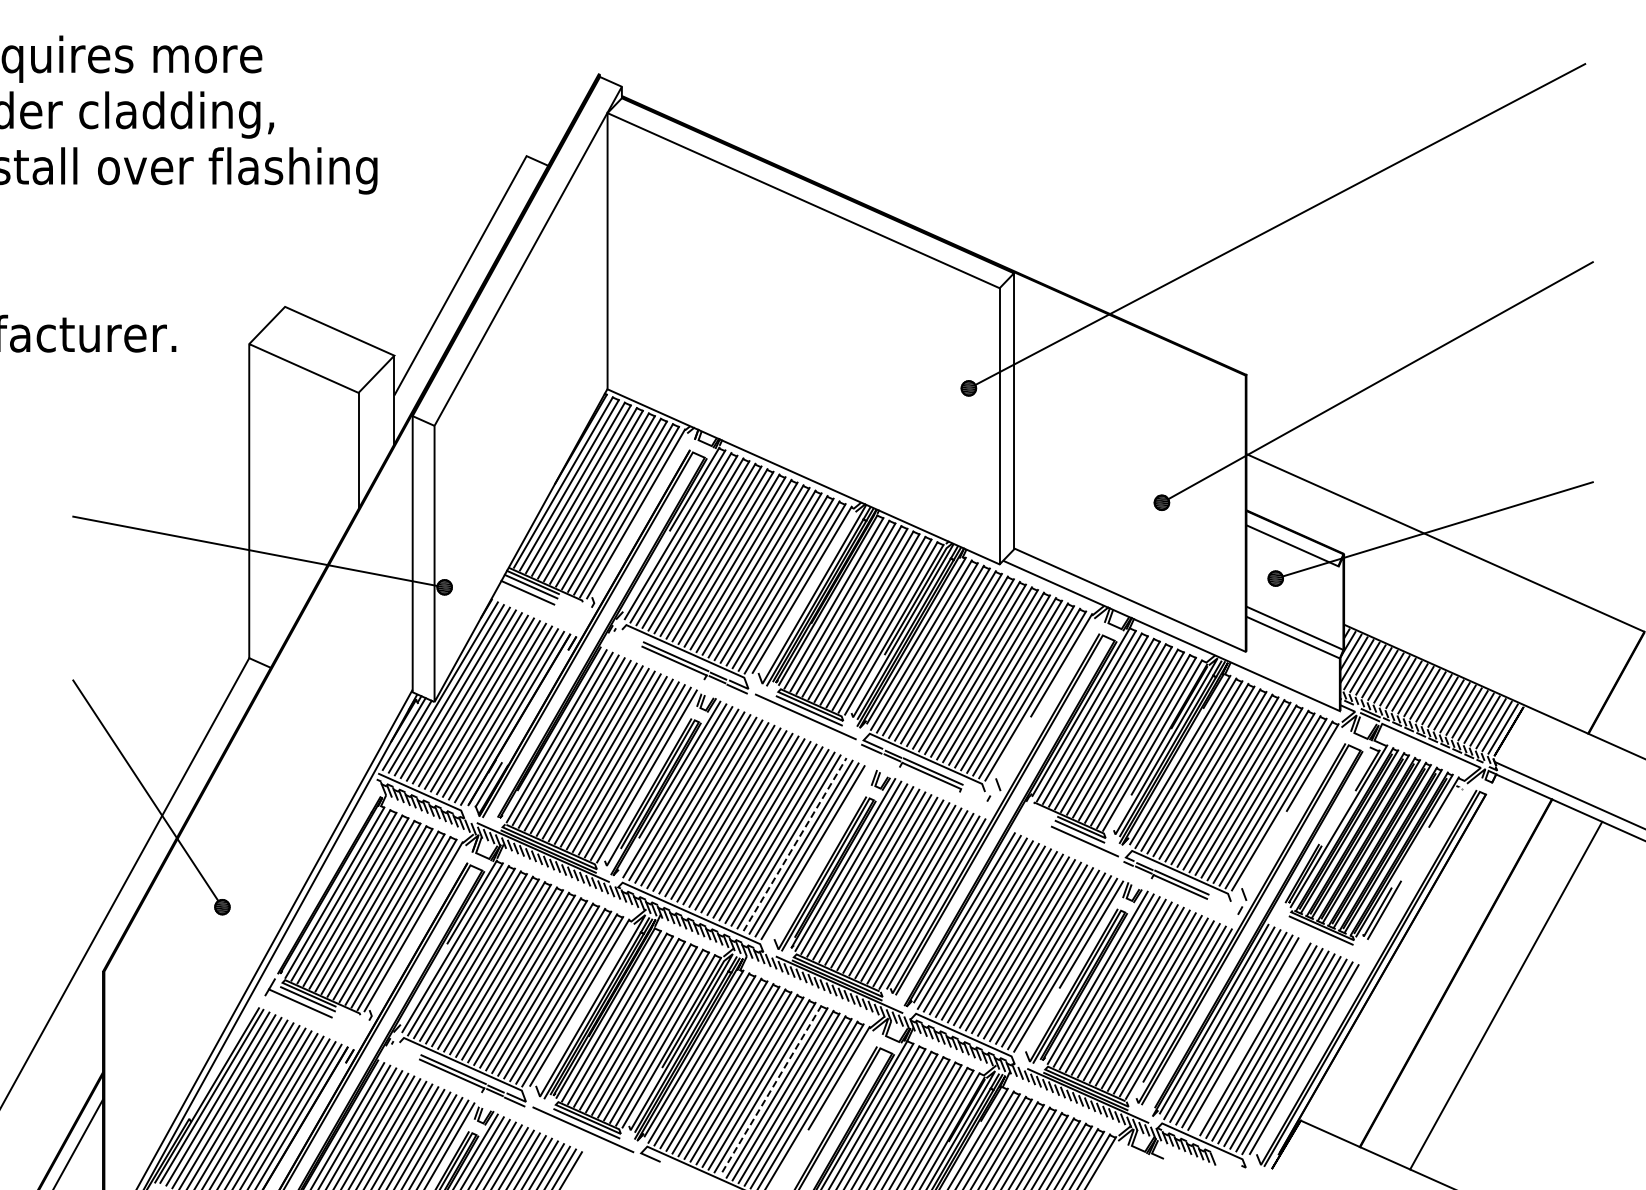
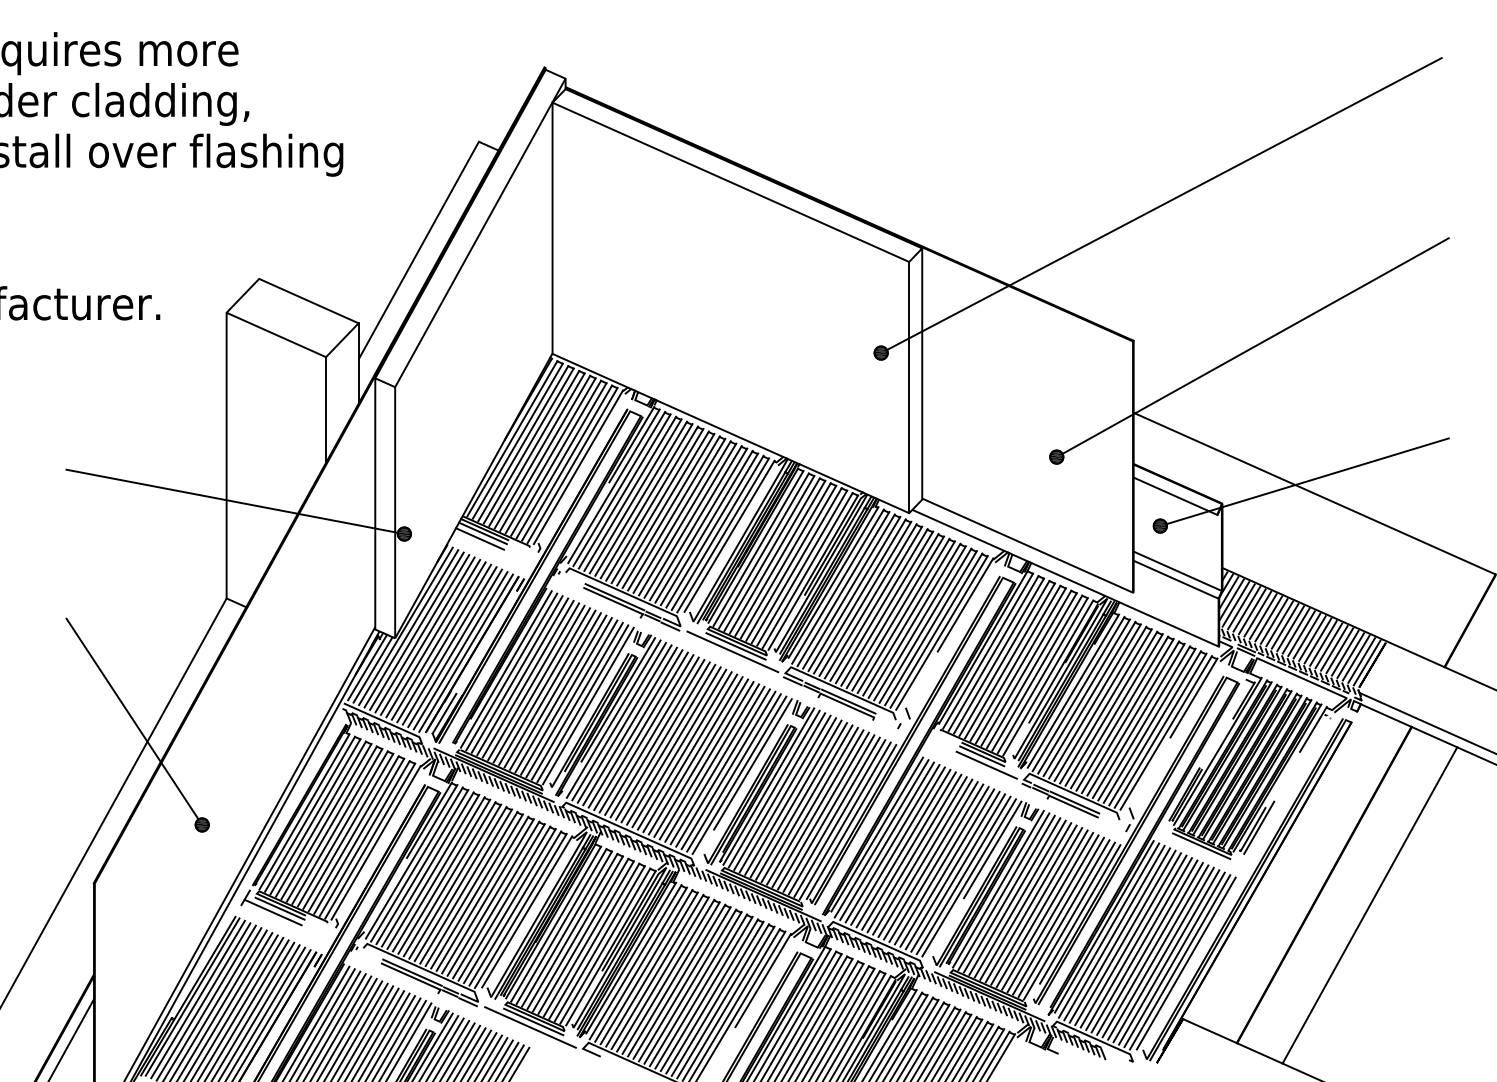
line: (827, 840) -> (752, 764), added
line: (795, 844) -> (723, 767), dashed -> solid
line: (1249, 1036) -> (1136, 942), added
line: (771, 1090) -> (701, 991), dashed -> solid

